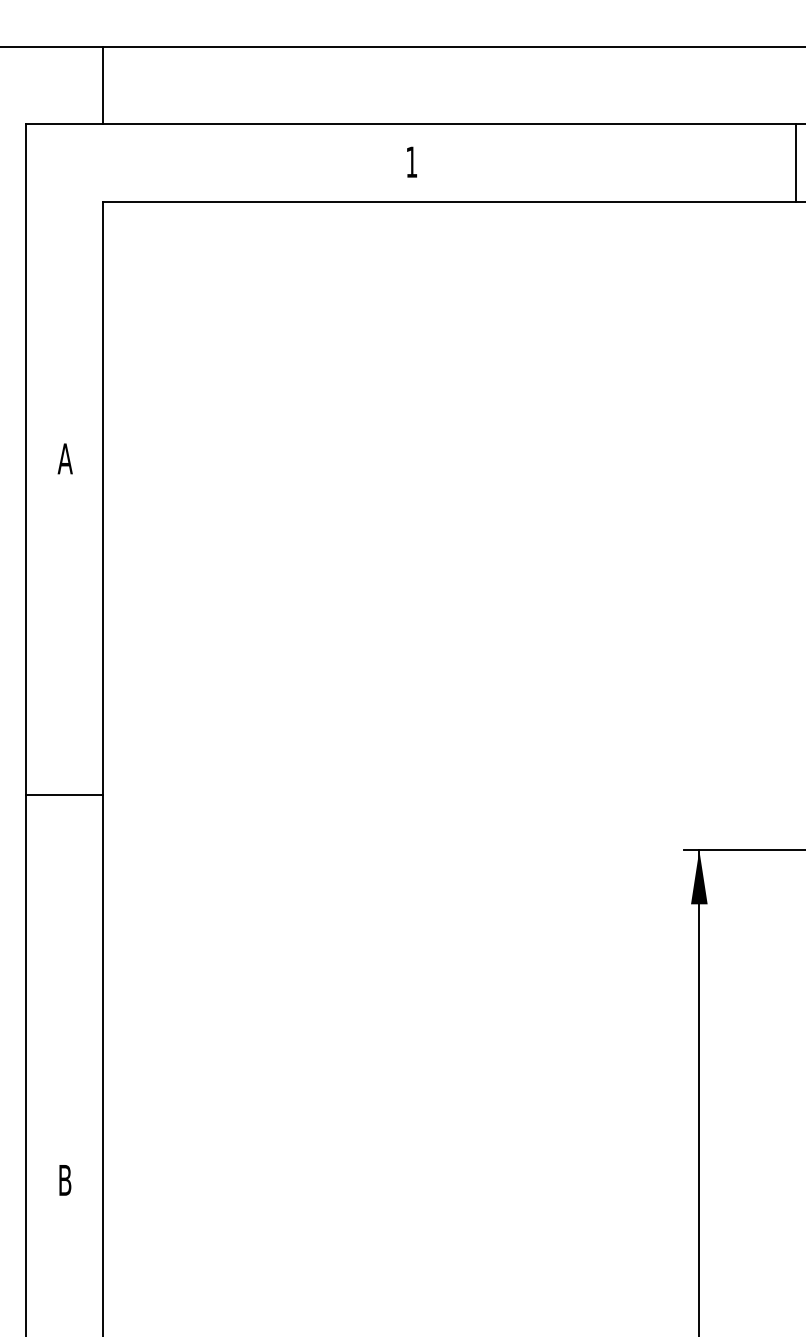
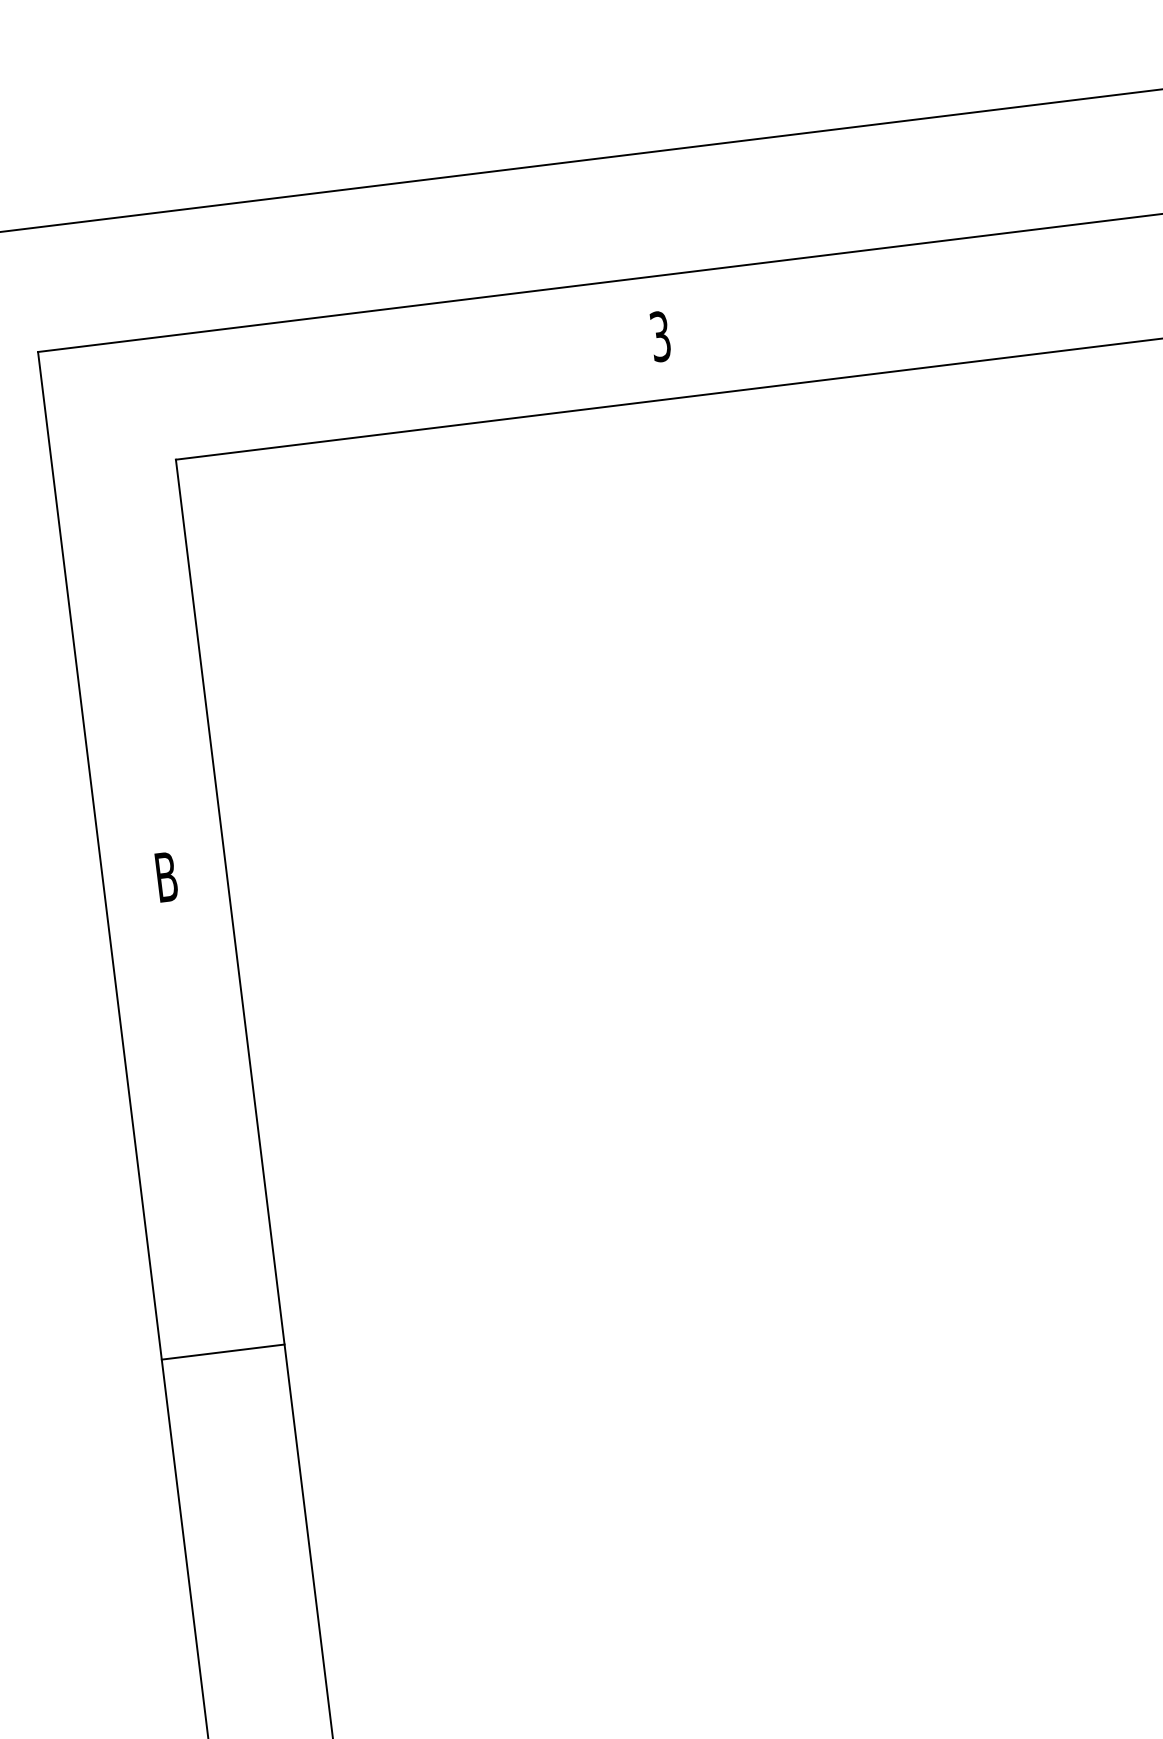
line: (102, 85) -> (152, 274), removed
text: (411, 162) -> (660, 337), 1 -> 3
text: (64, 458) -> (165, 876), A -> B
line: (63, 794) -> (221, 1351), moved

